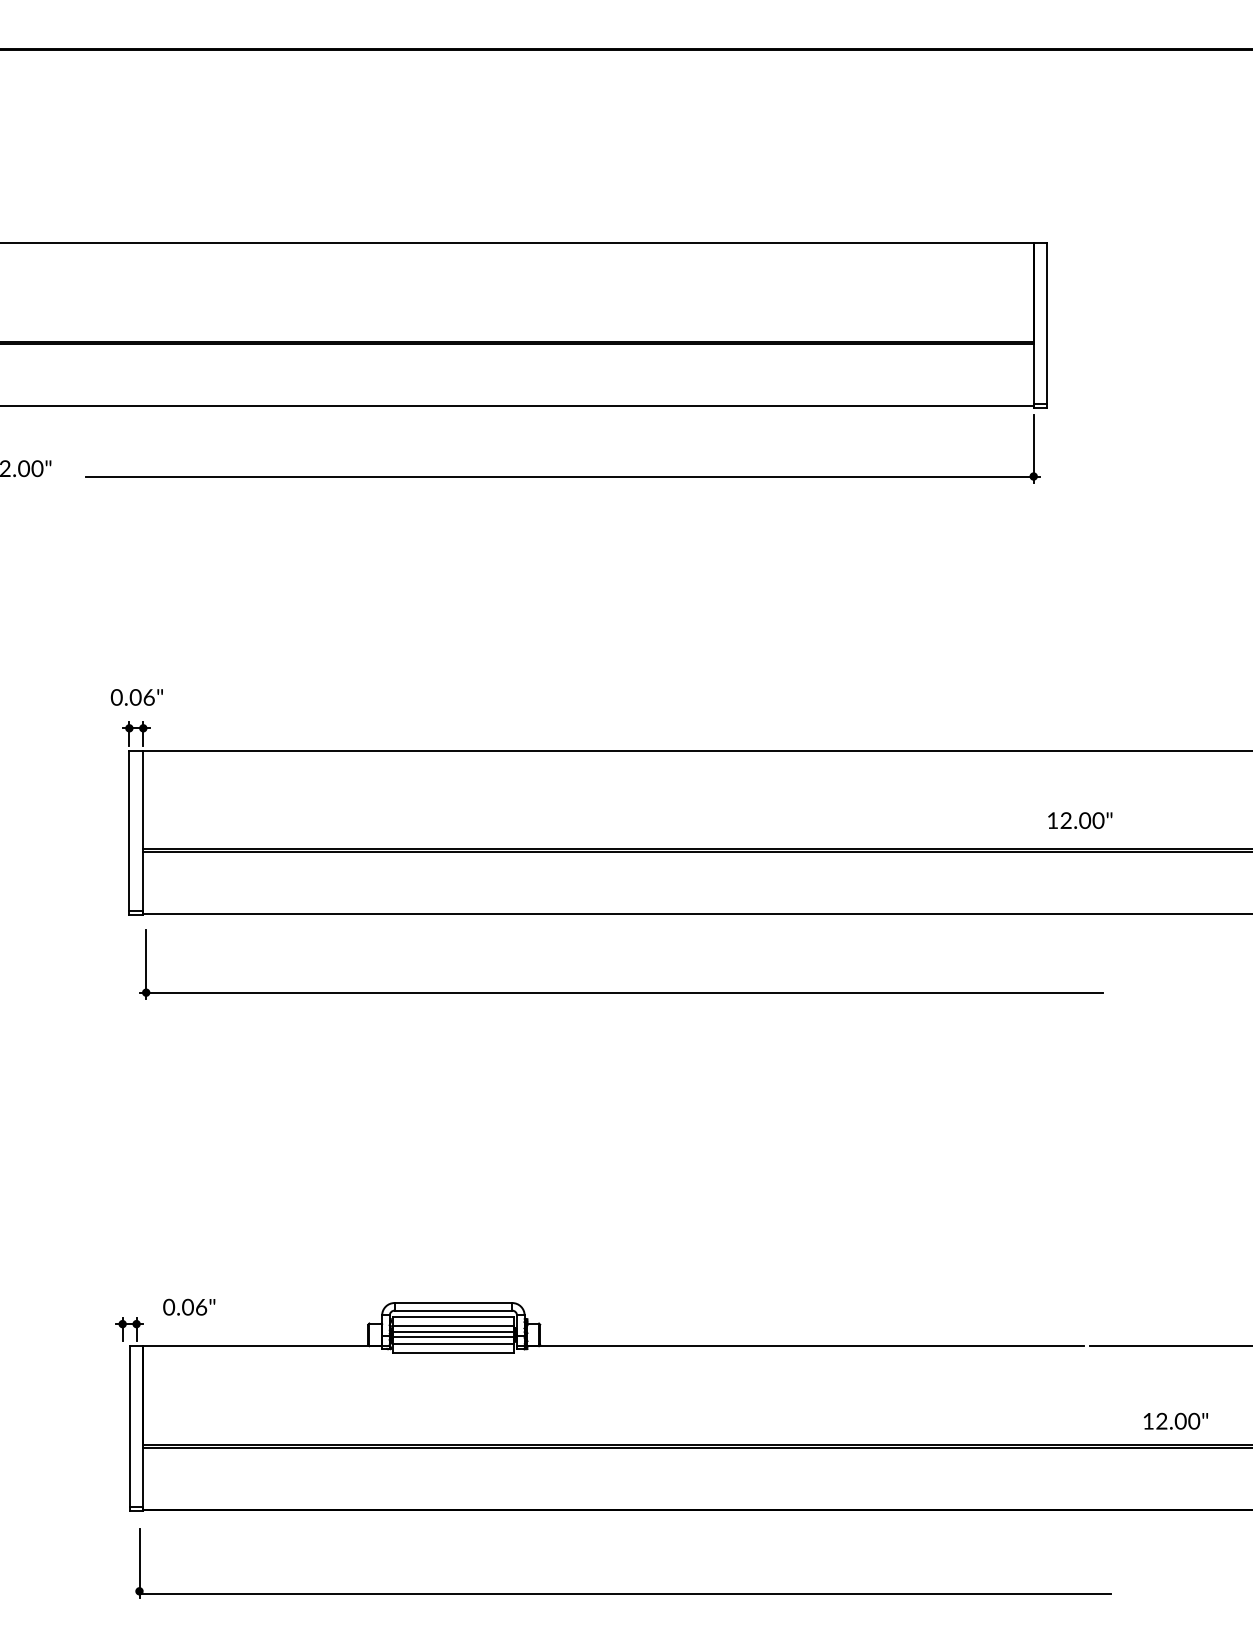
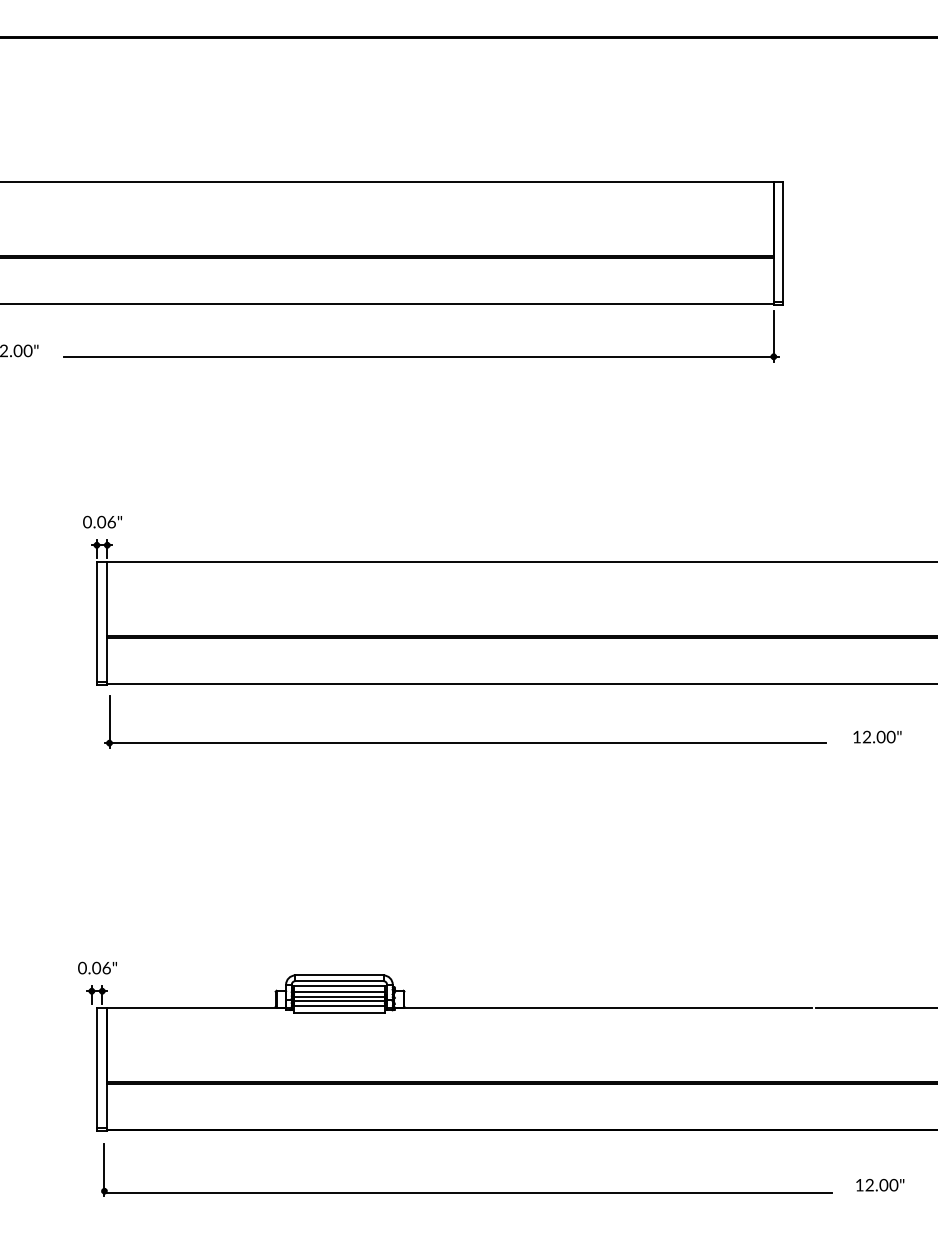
text: (1080, 820) -> (877, 737), moved
text: (189, 1306) -> (97, 967), moved
text: (1175, 1420) -> (879, 1184), moved

